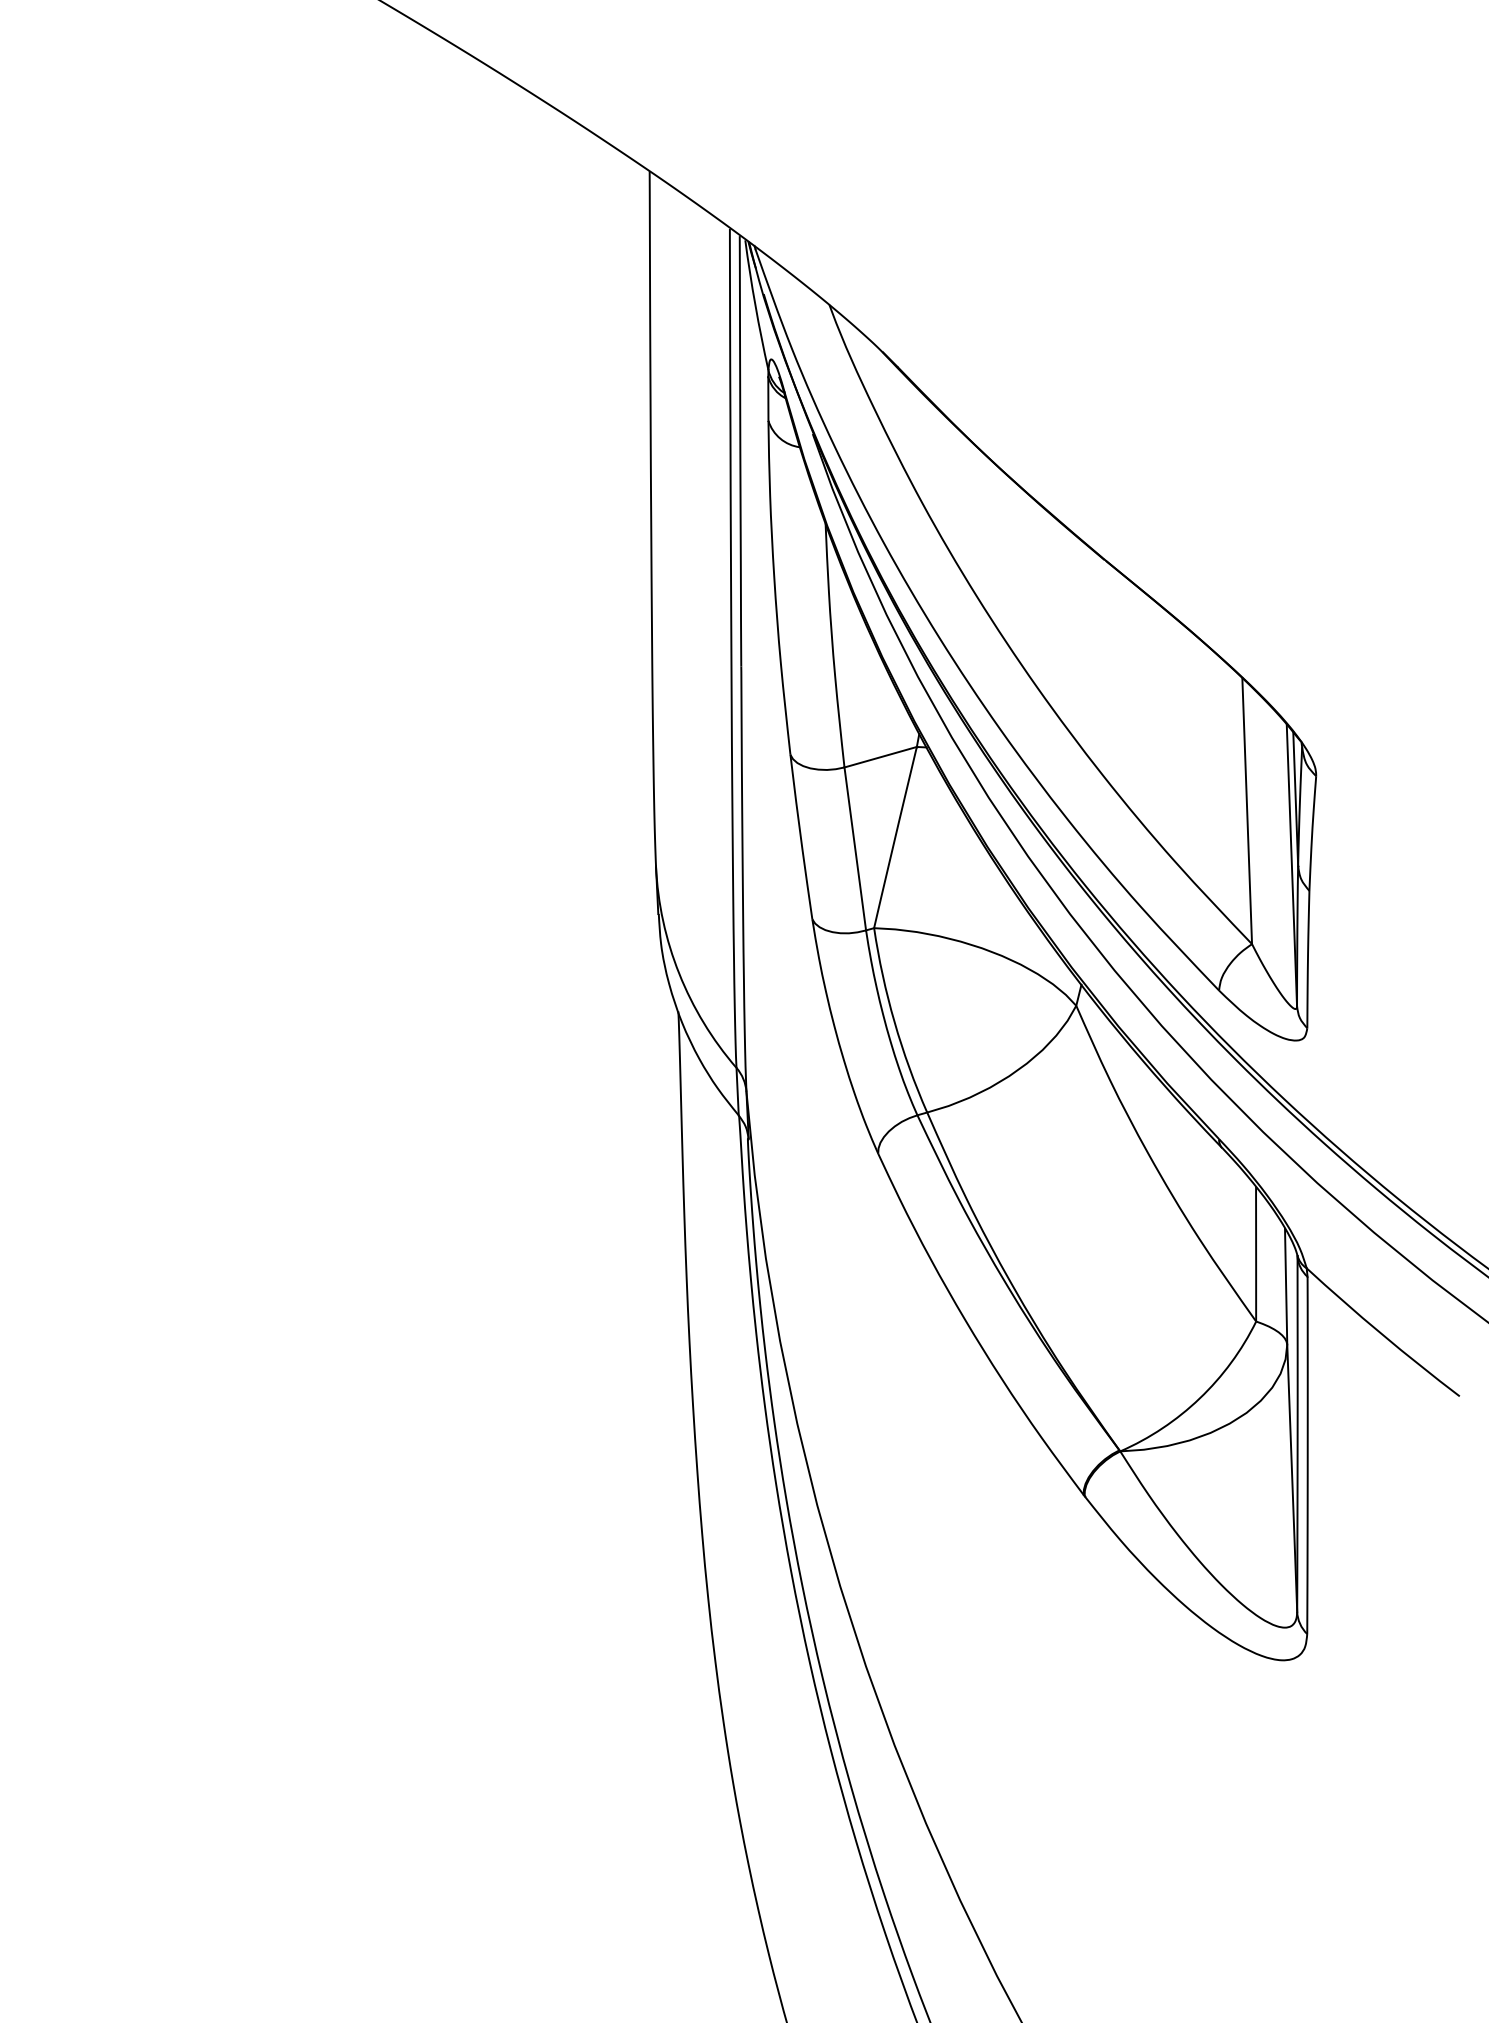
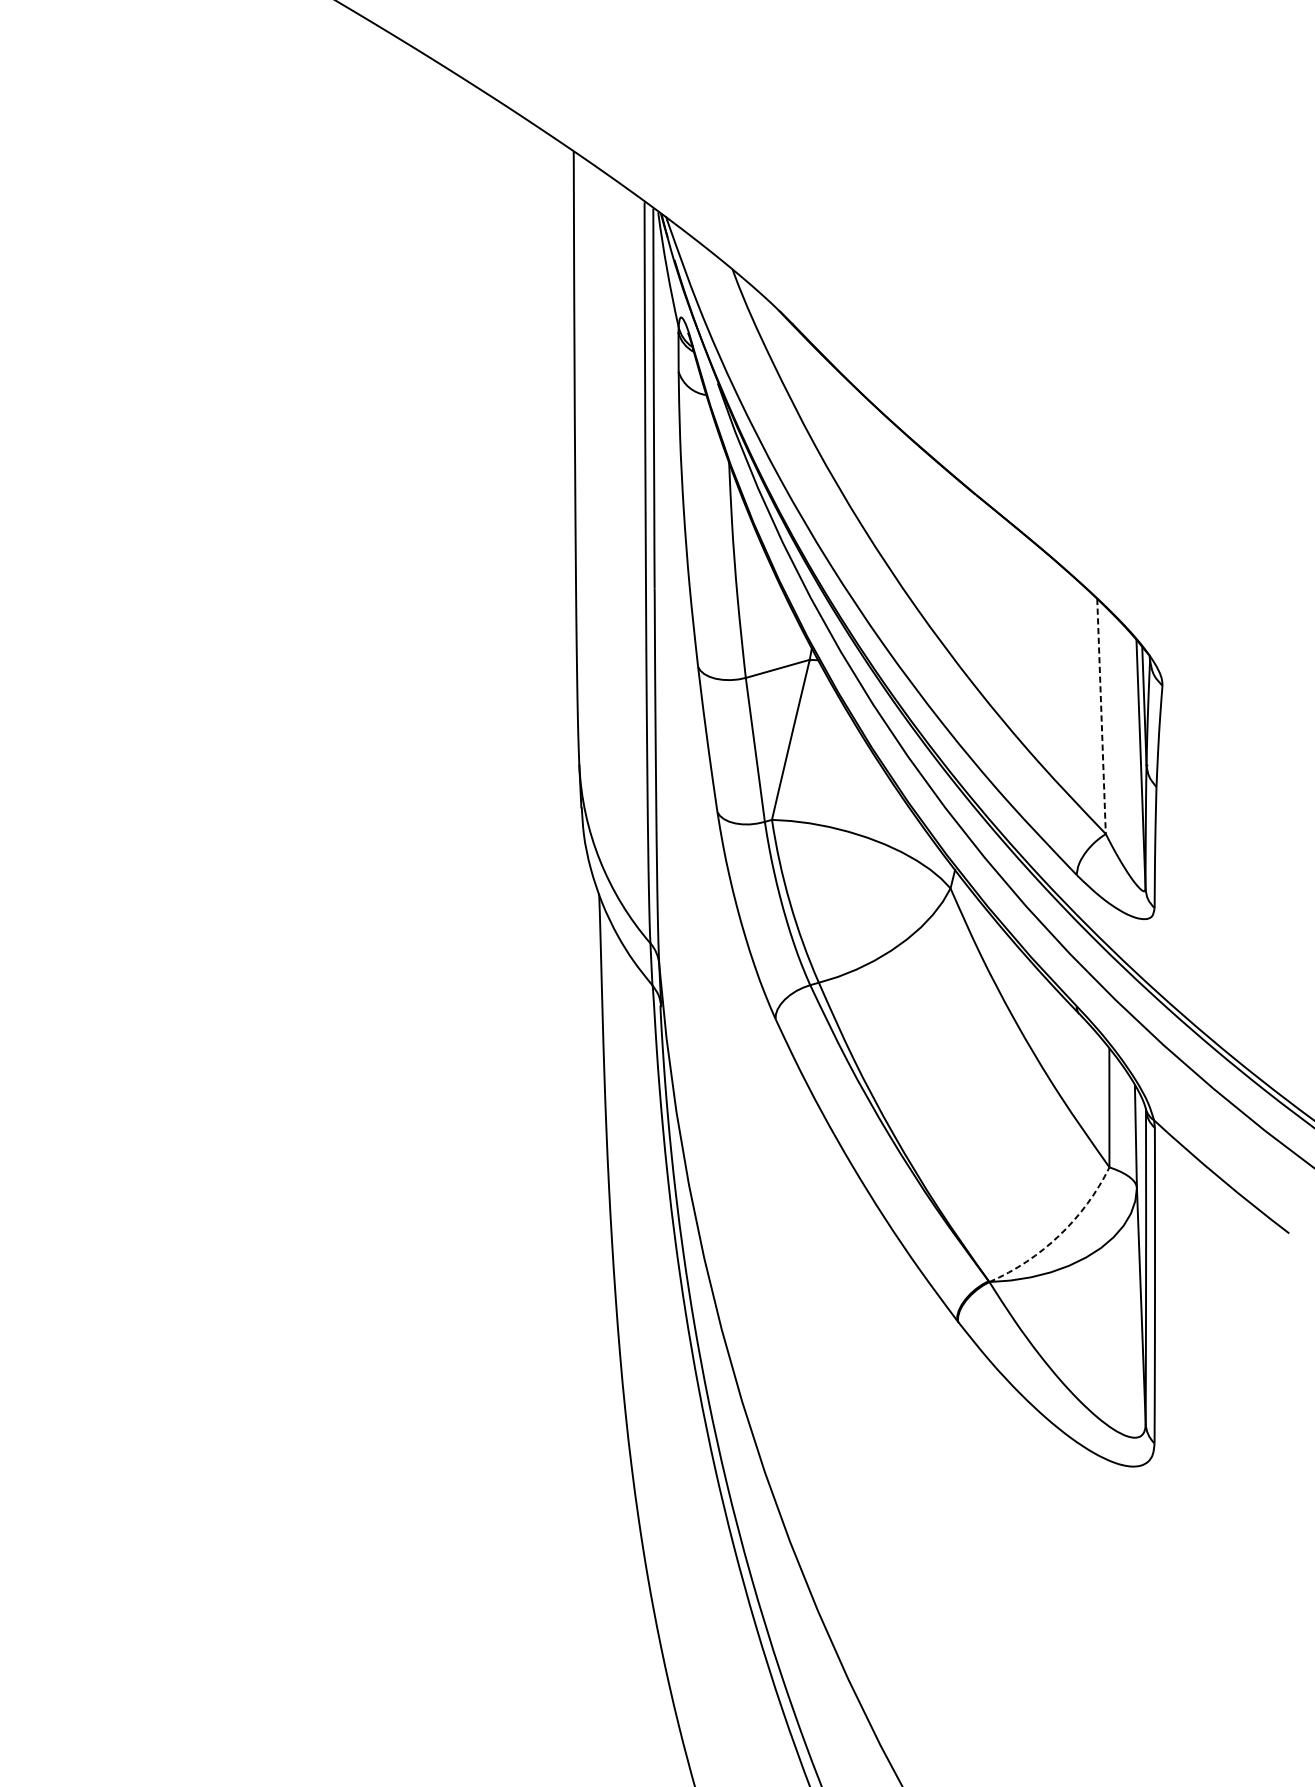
line: (1247, 811) -> (1101, 716), solid -> dashed
arc: (1199, 1398) -> (1059, 1235), solid -> dashed

